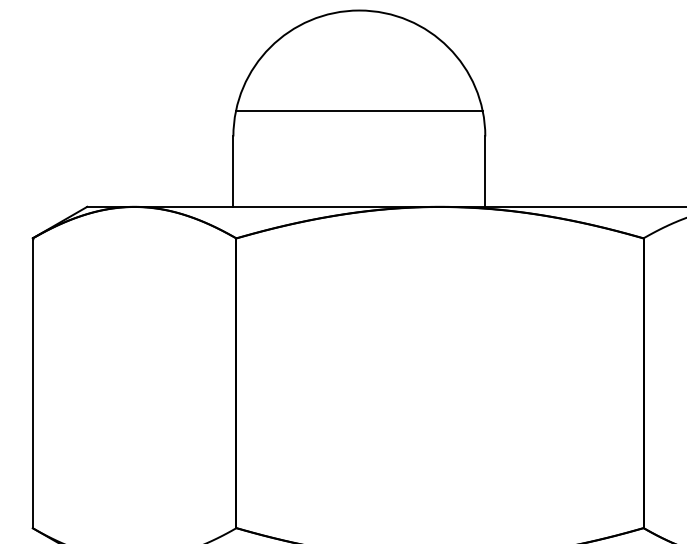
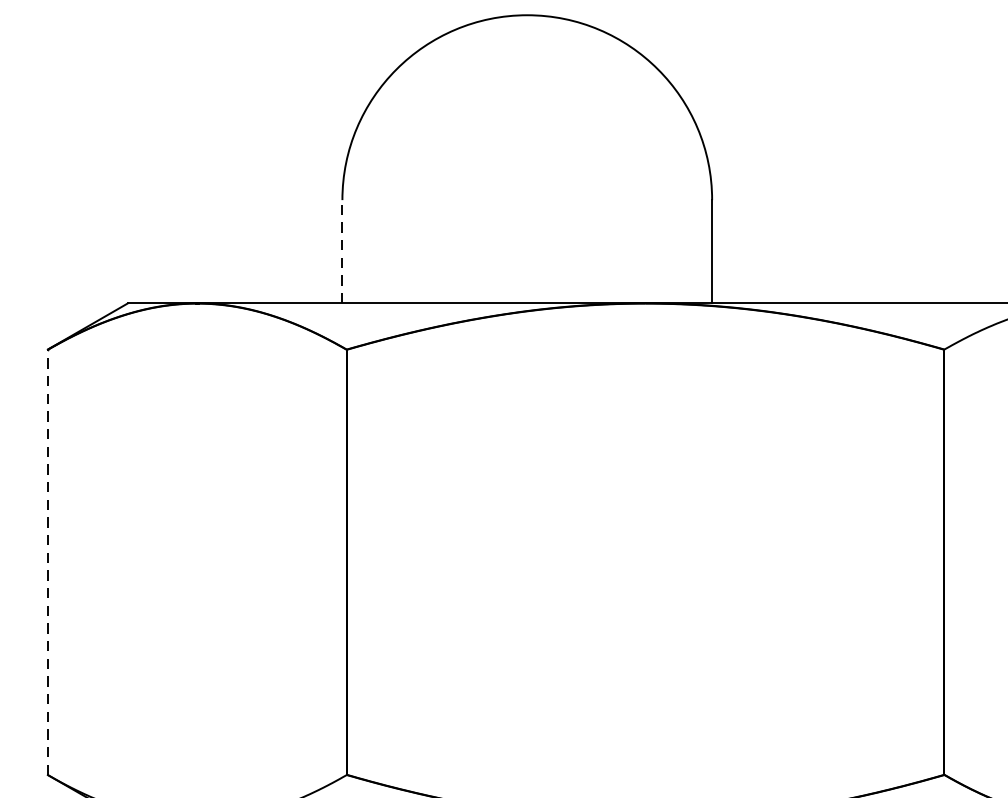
line: (358, 111) -> (526, 163), removed
line: (233, 171) -> (342, 251), solid -> dashed
line: (32, 383) -> (47, 562), solid -> dashed

